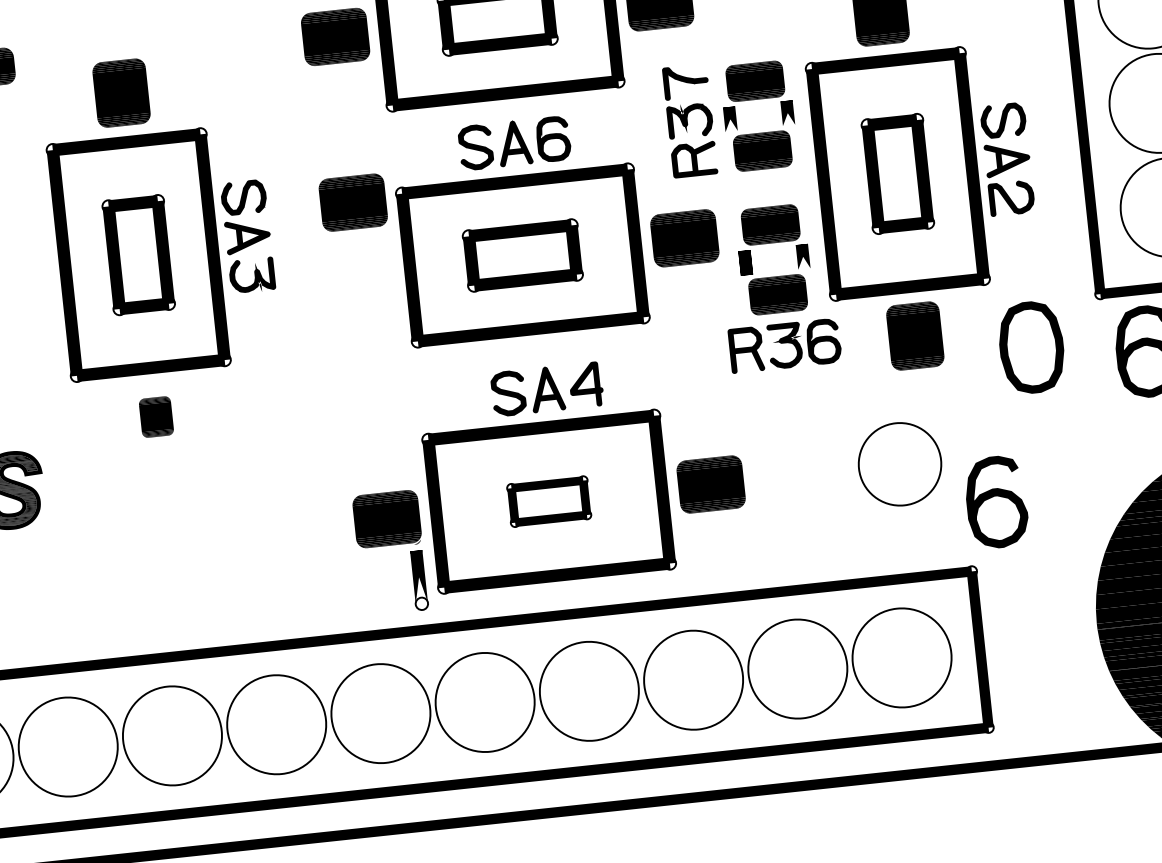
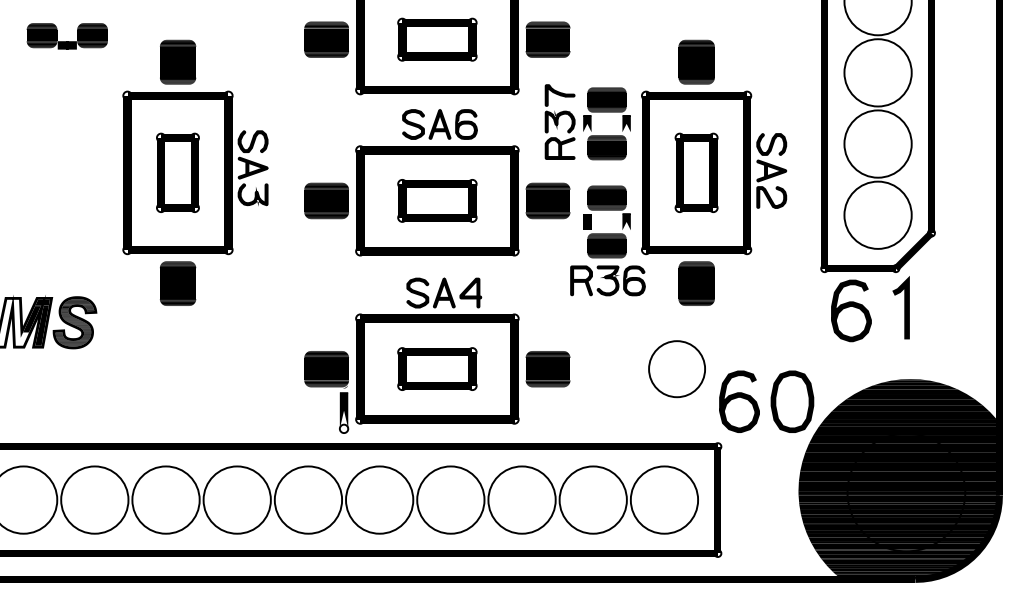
part: (352, 202) -> (326, 200), moved
part: (1031, 347) -> (792, 401), moved
part: (156, 416) -> (178, 283), size x1.67
part: (549, 500) -> (437, 368), size x1.43

